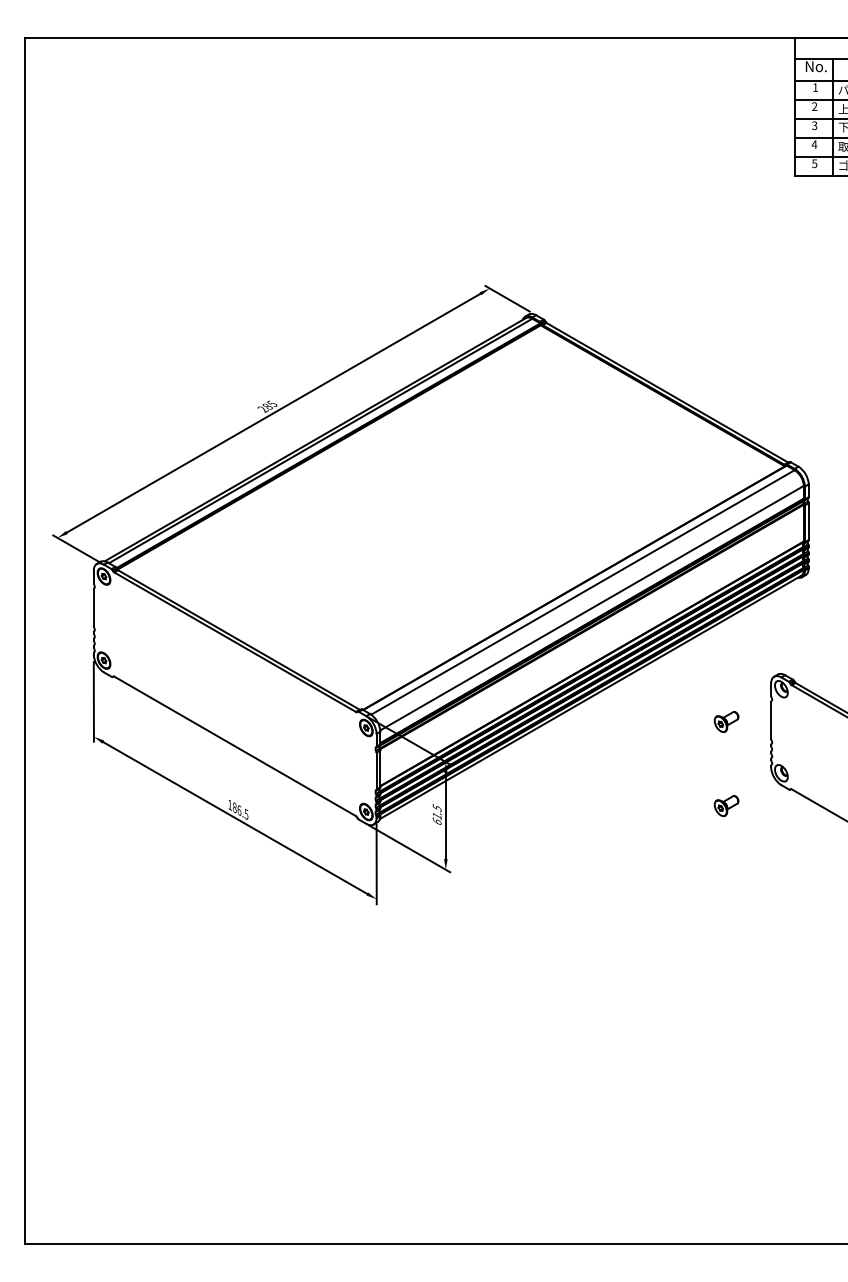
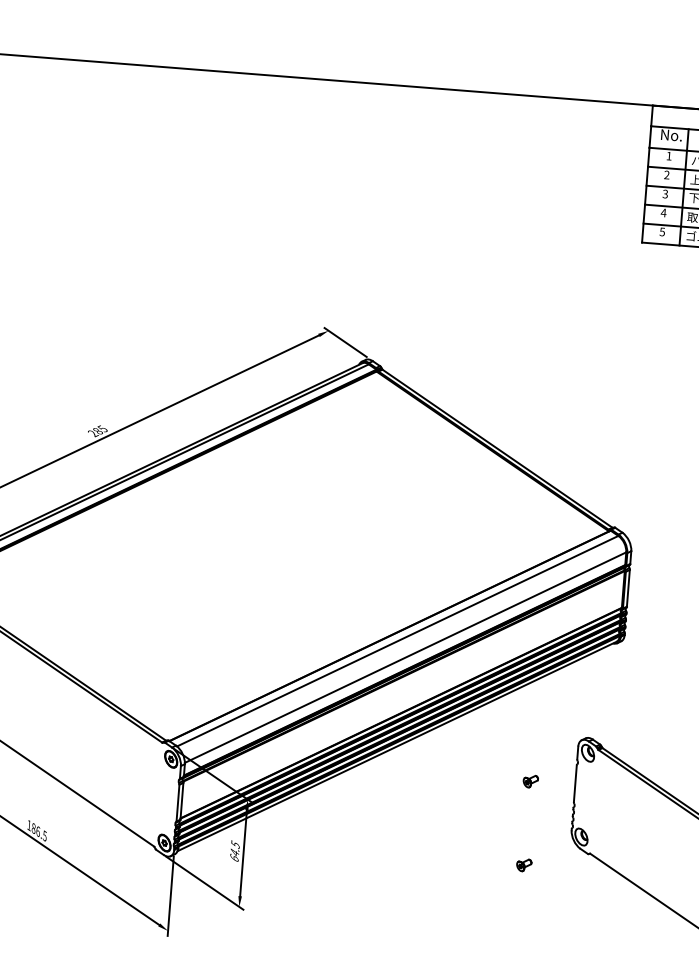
part: (726, 721) -> (530, 781), size x0.6
part: (726, 805) -> (524, 864), size x0.6
text: (436, 816) -> (234, 853), 61.5 -> 64.5

